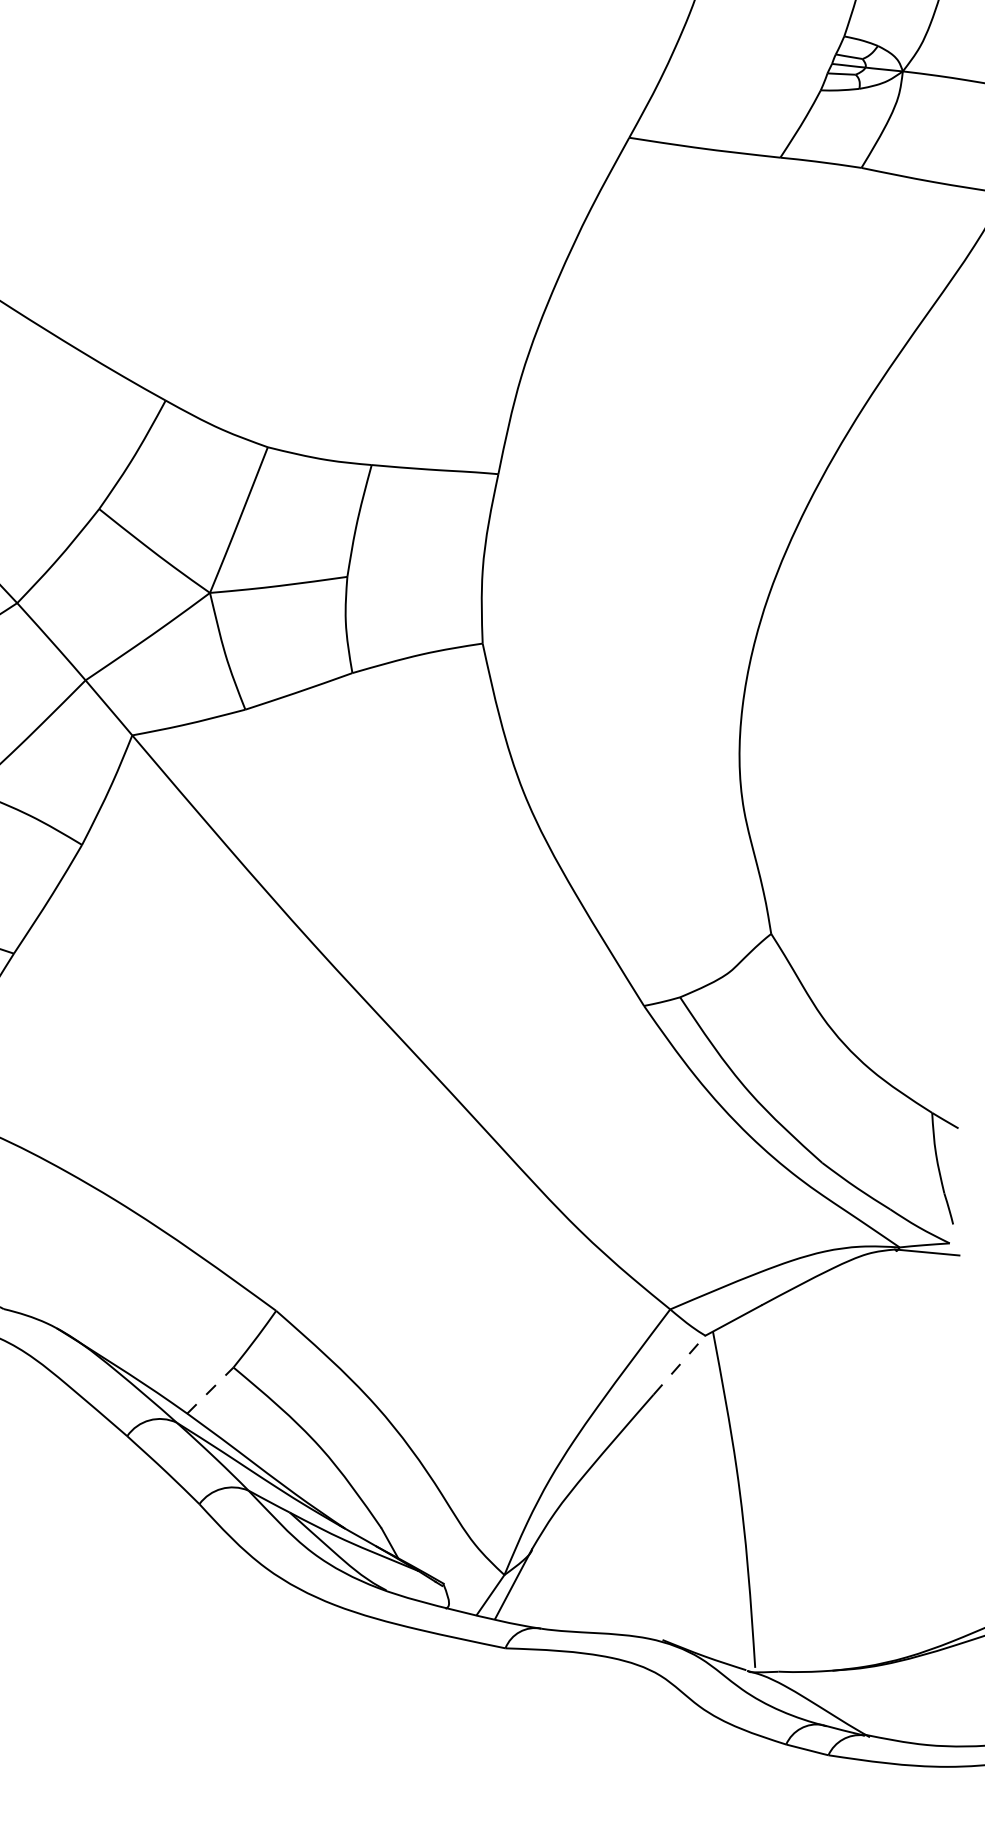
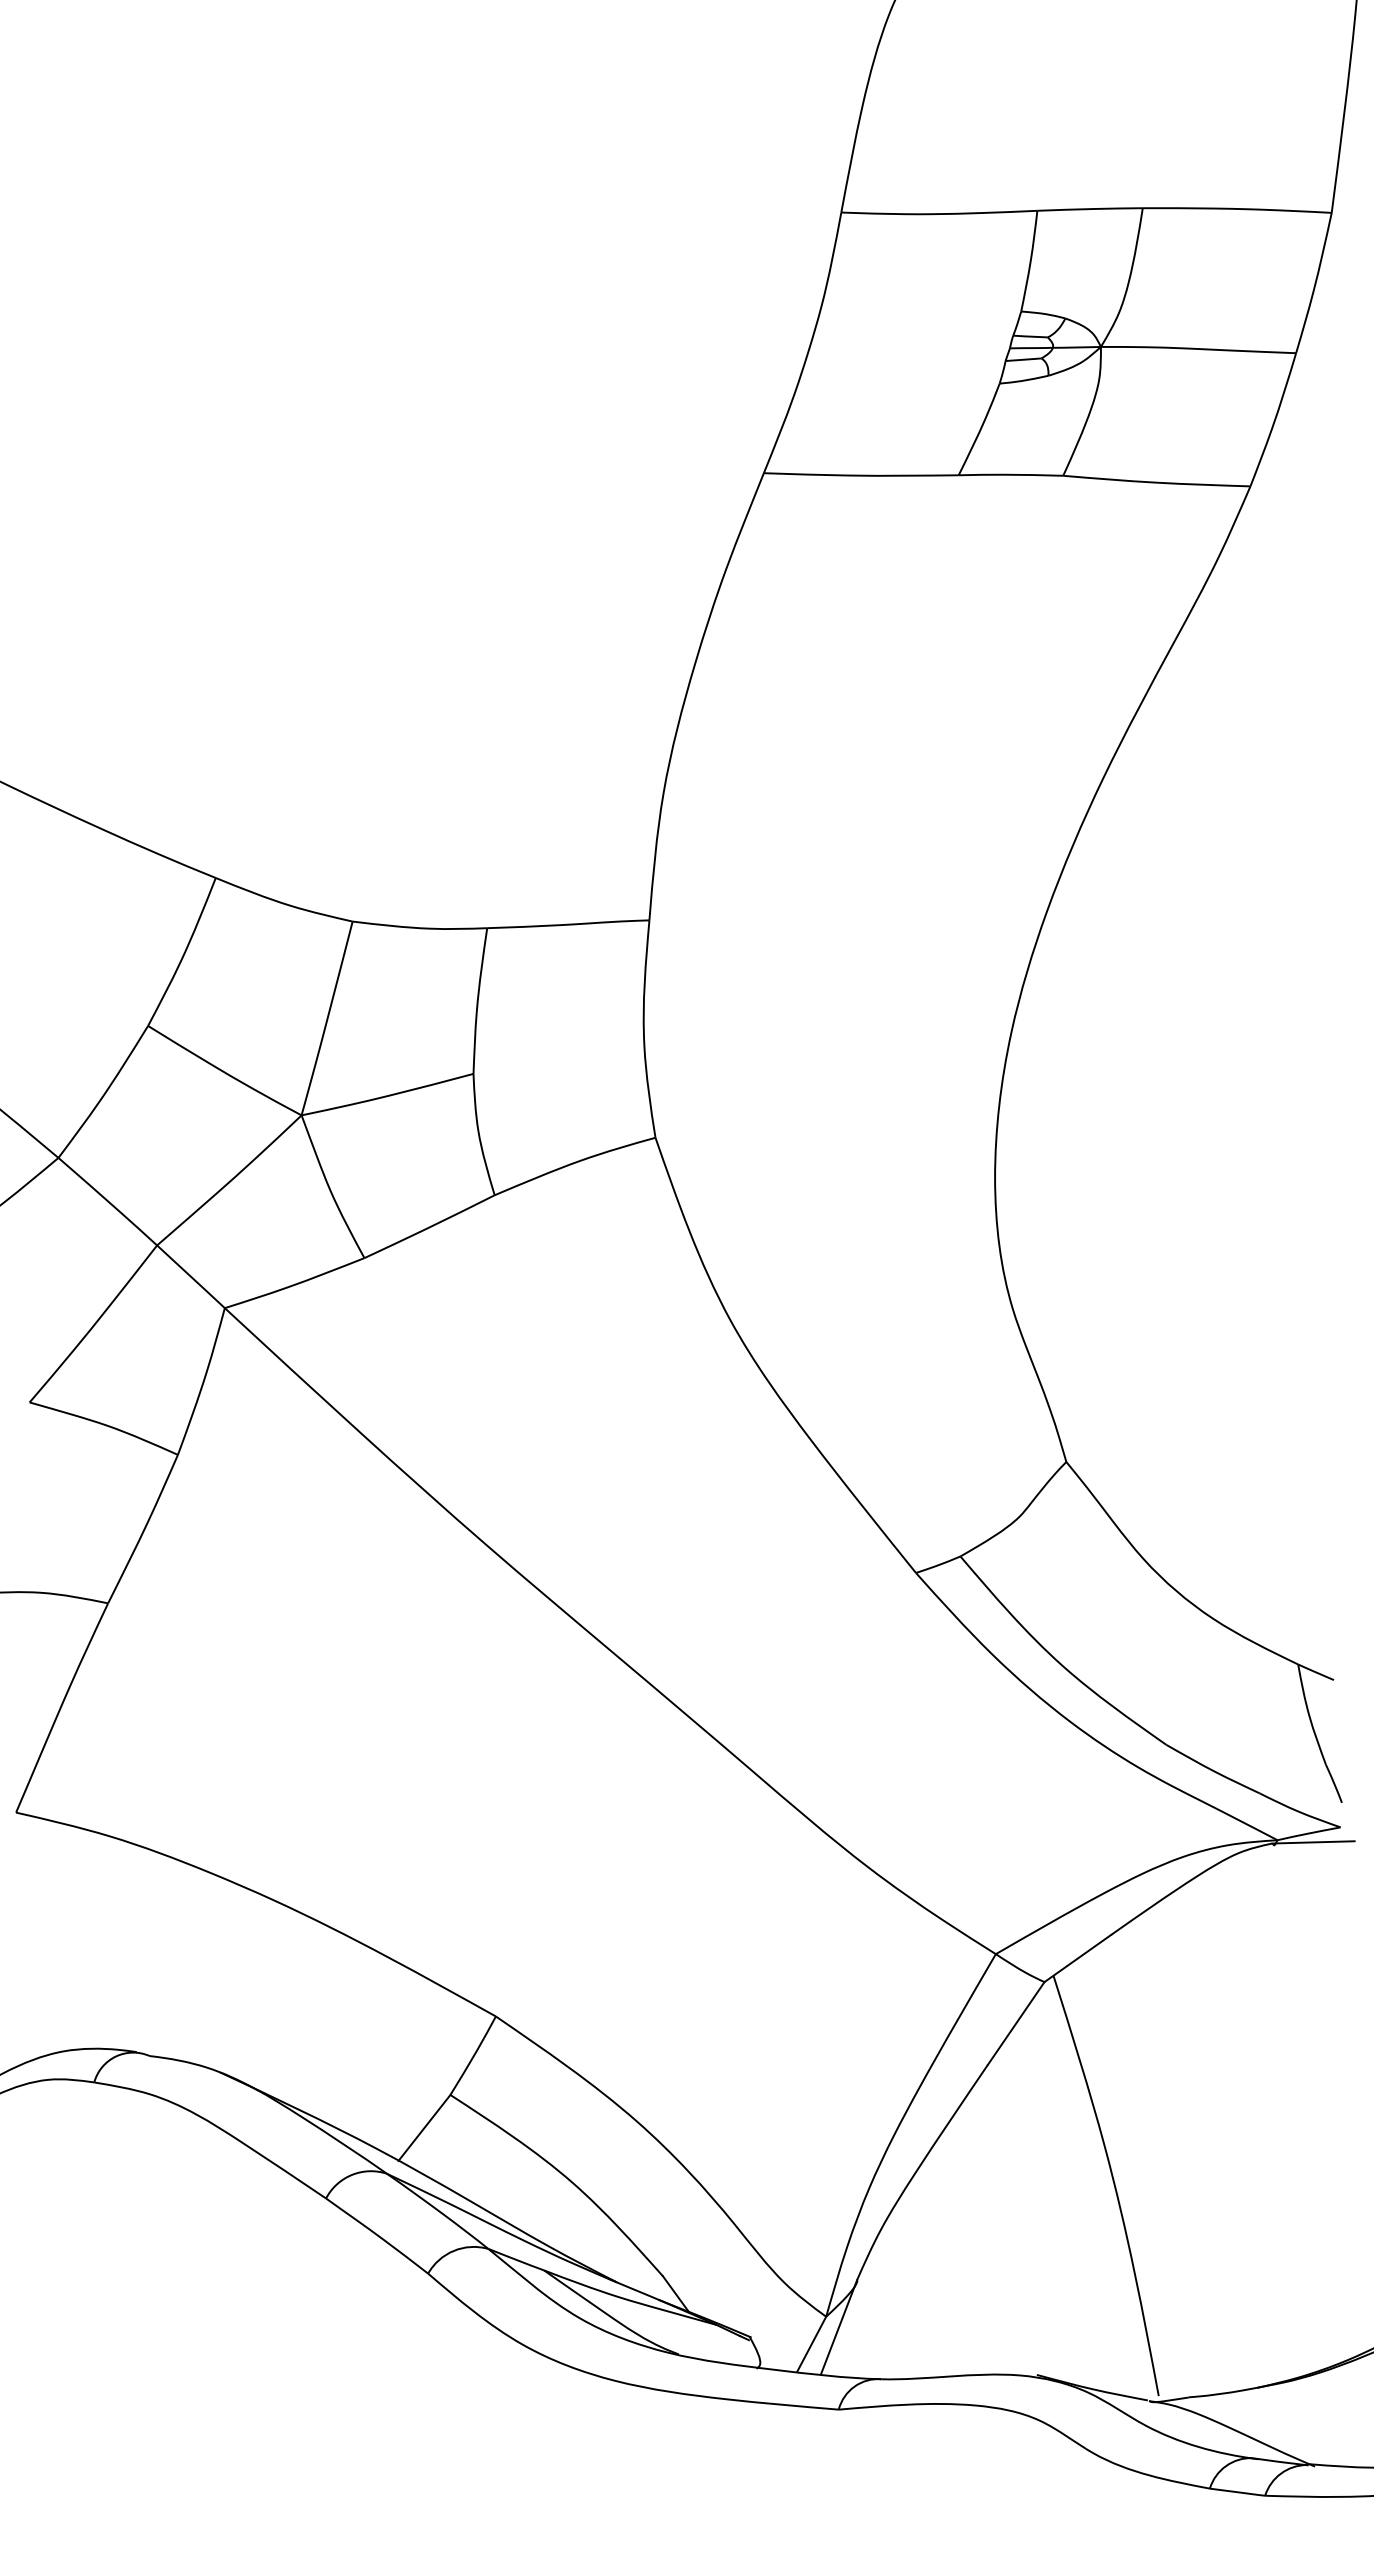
line: (679, 1365) -> (1016, 2023), dashed -> solid
line: (210, 1390) -> (424, 2127), dashed -> solid

